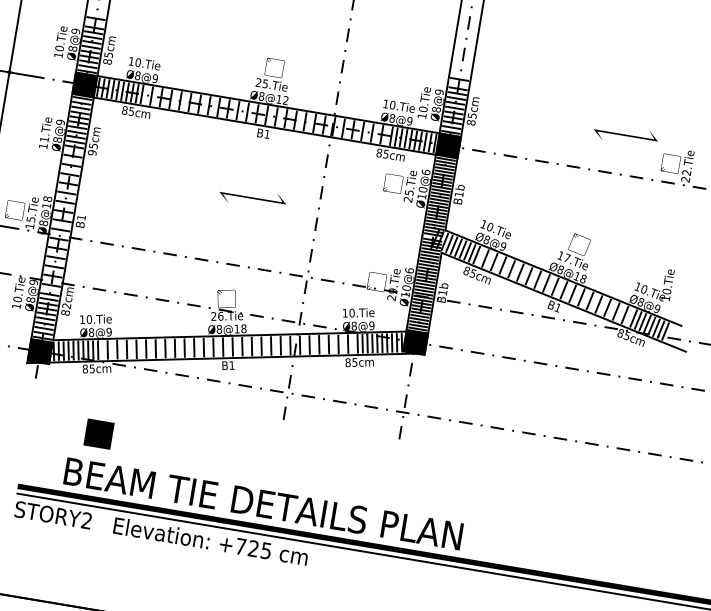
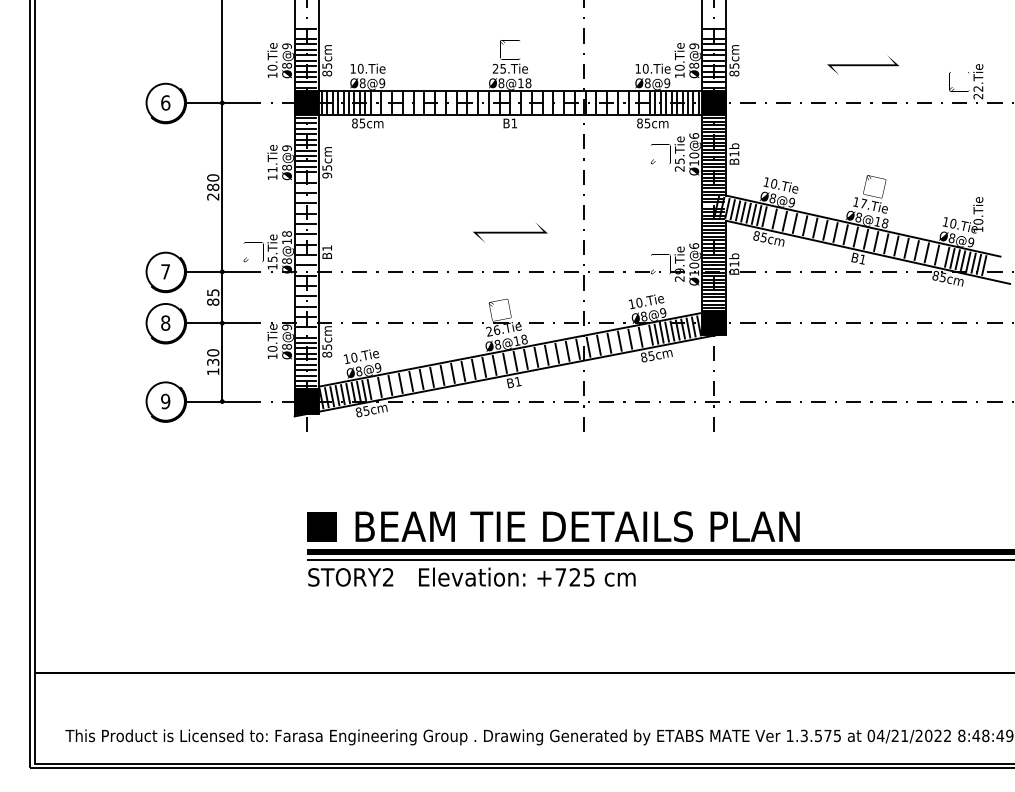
text: (285, 100) -> (528, 83), Ø8@12 -> Ø8@18
line: (625, 135) -> (862, 65), moved
line: (253, 198) -> (510, 232), moved
text: (67, 305) -> (327, 346), 82cm -> 85cm
line: (98, 433) -> (321, 526), moved

